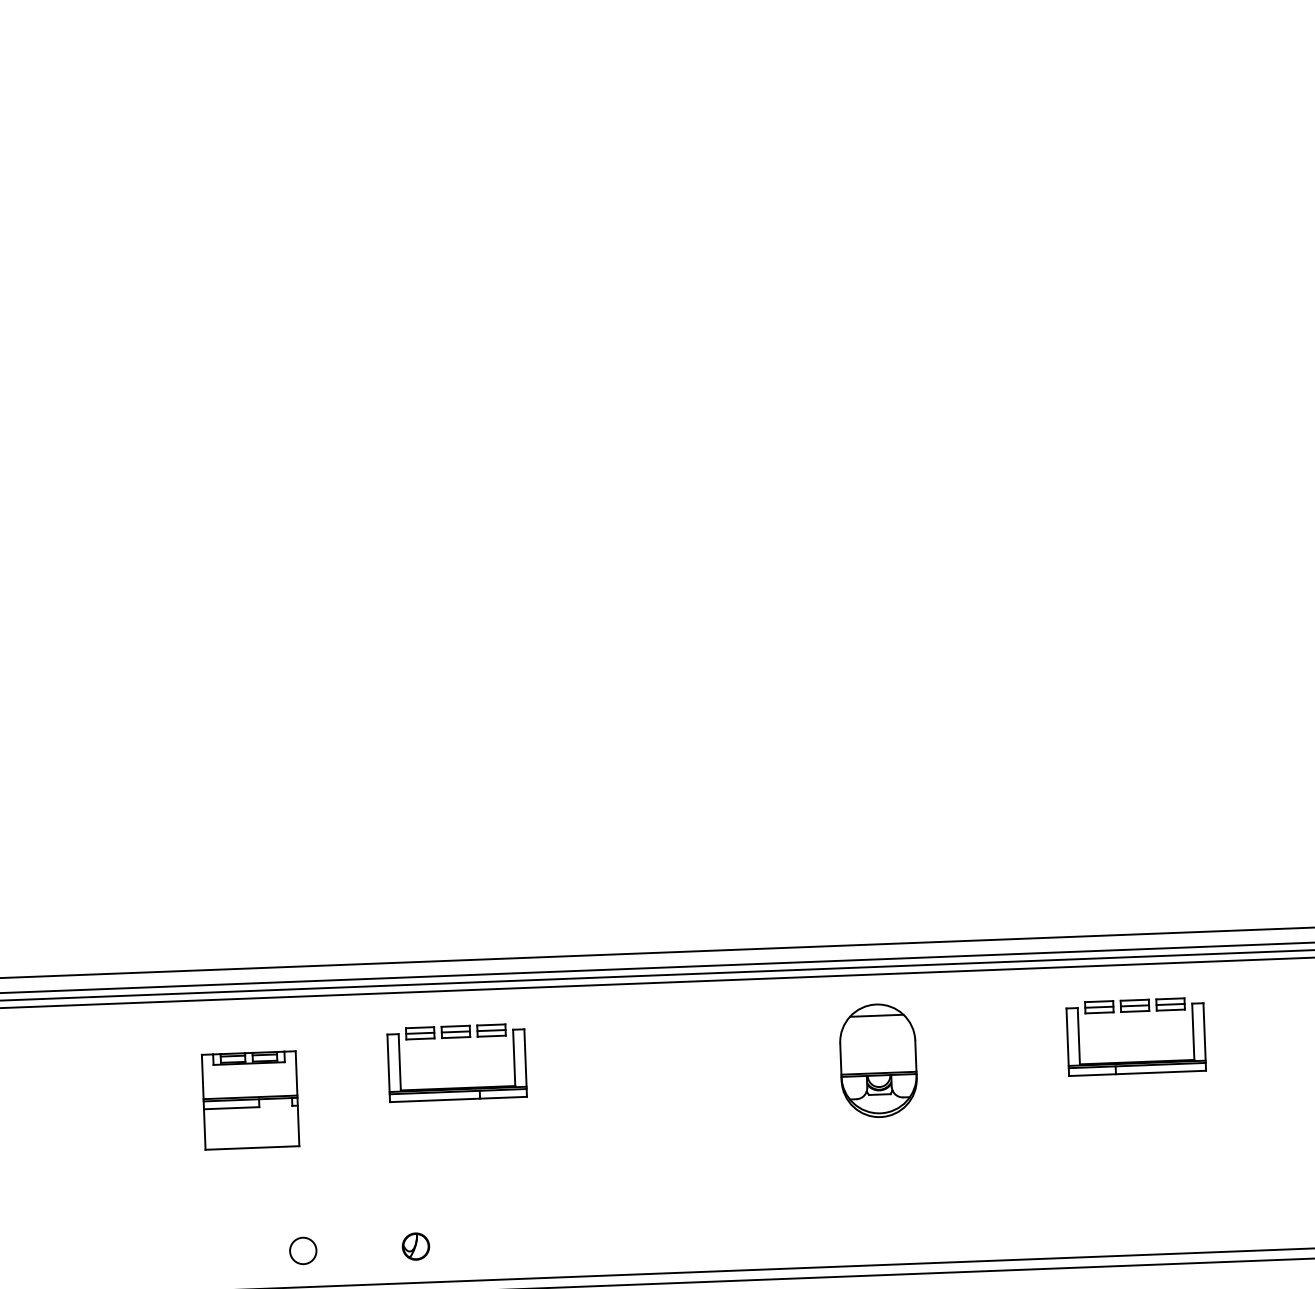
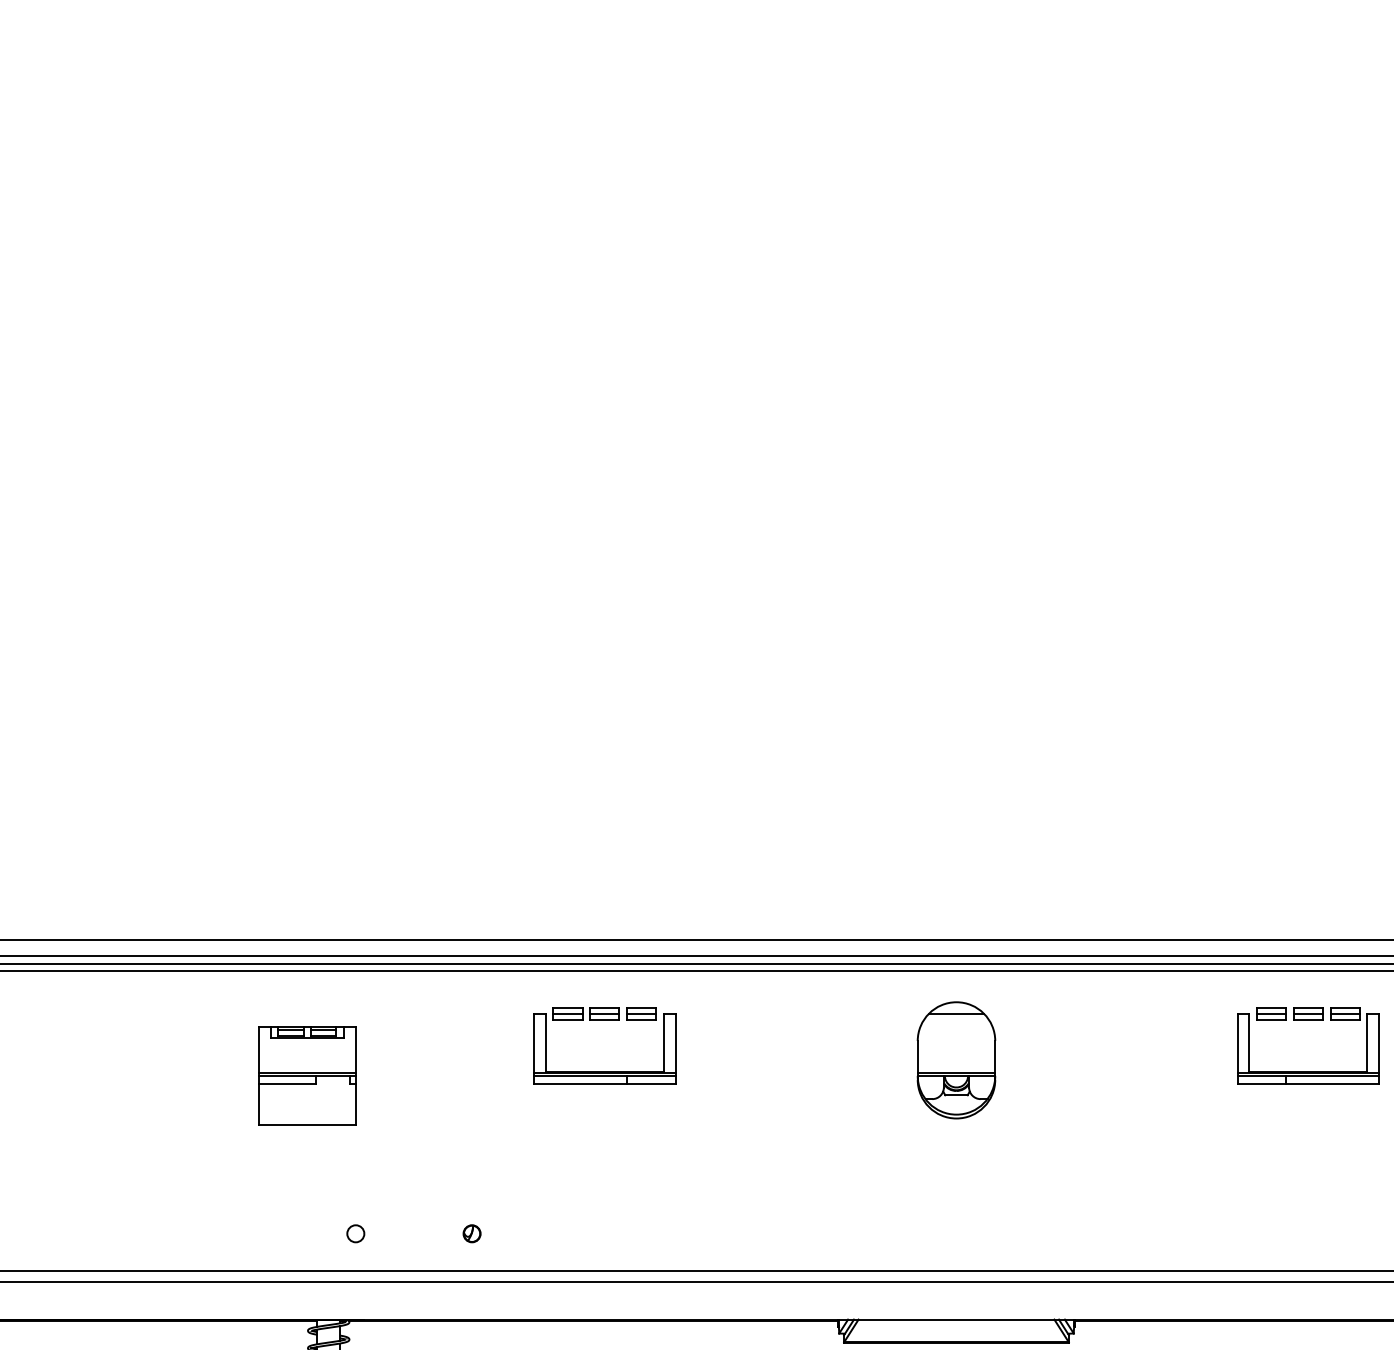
part: (1135, 1012) -> (1308, 1020), moved
part: (455, 1038) -> (604, 1020), moved
part: (415, 1246) -> (471, 1233), size x0.62
circle: (303, 1250) -> (355, 1233), size x0.62

